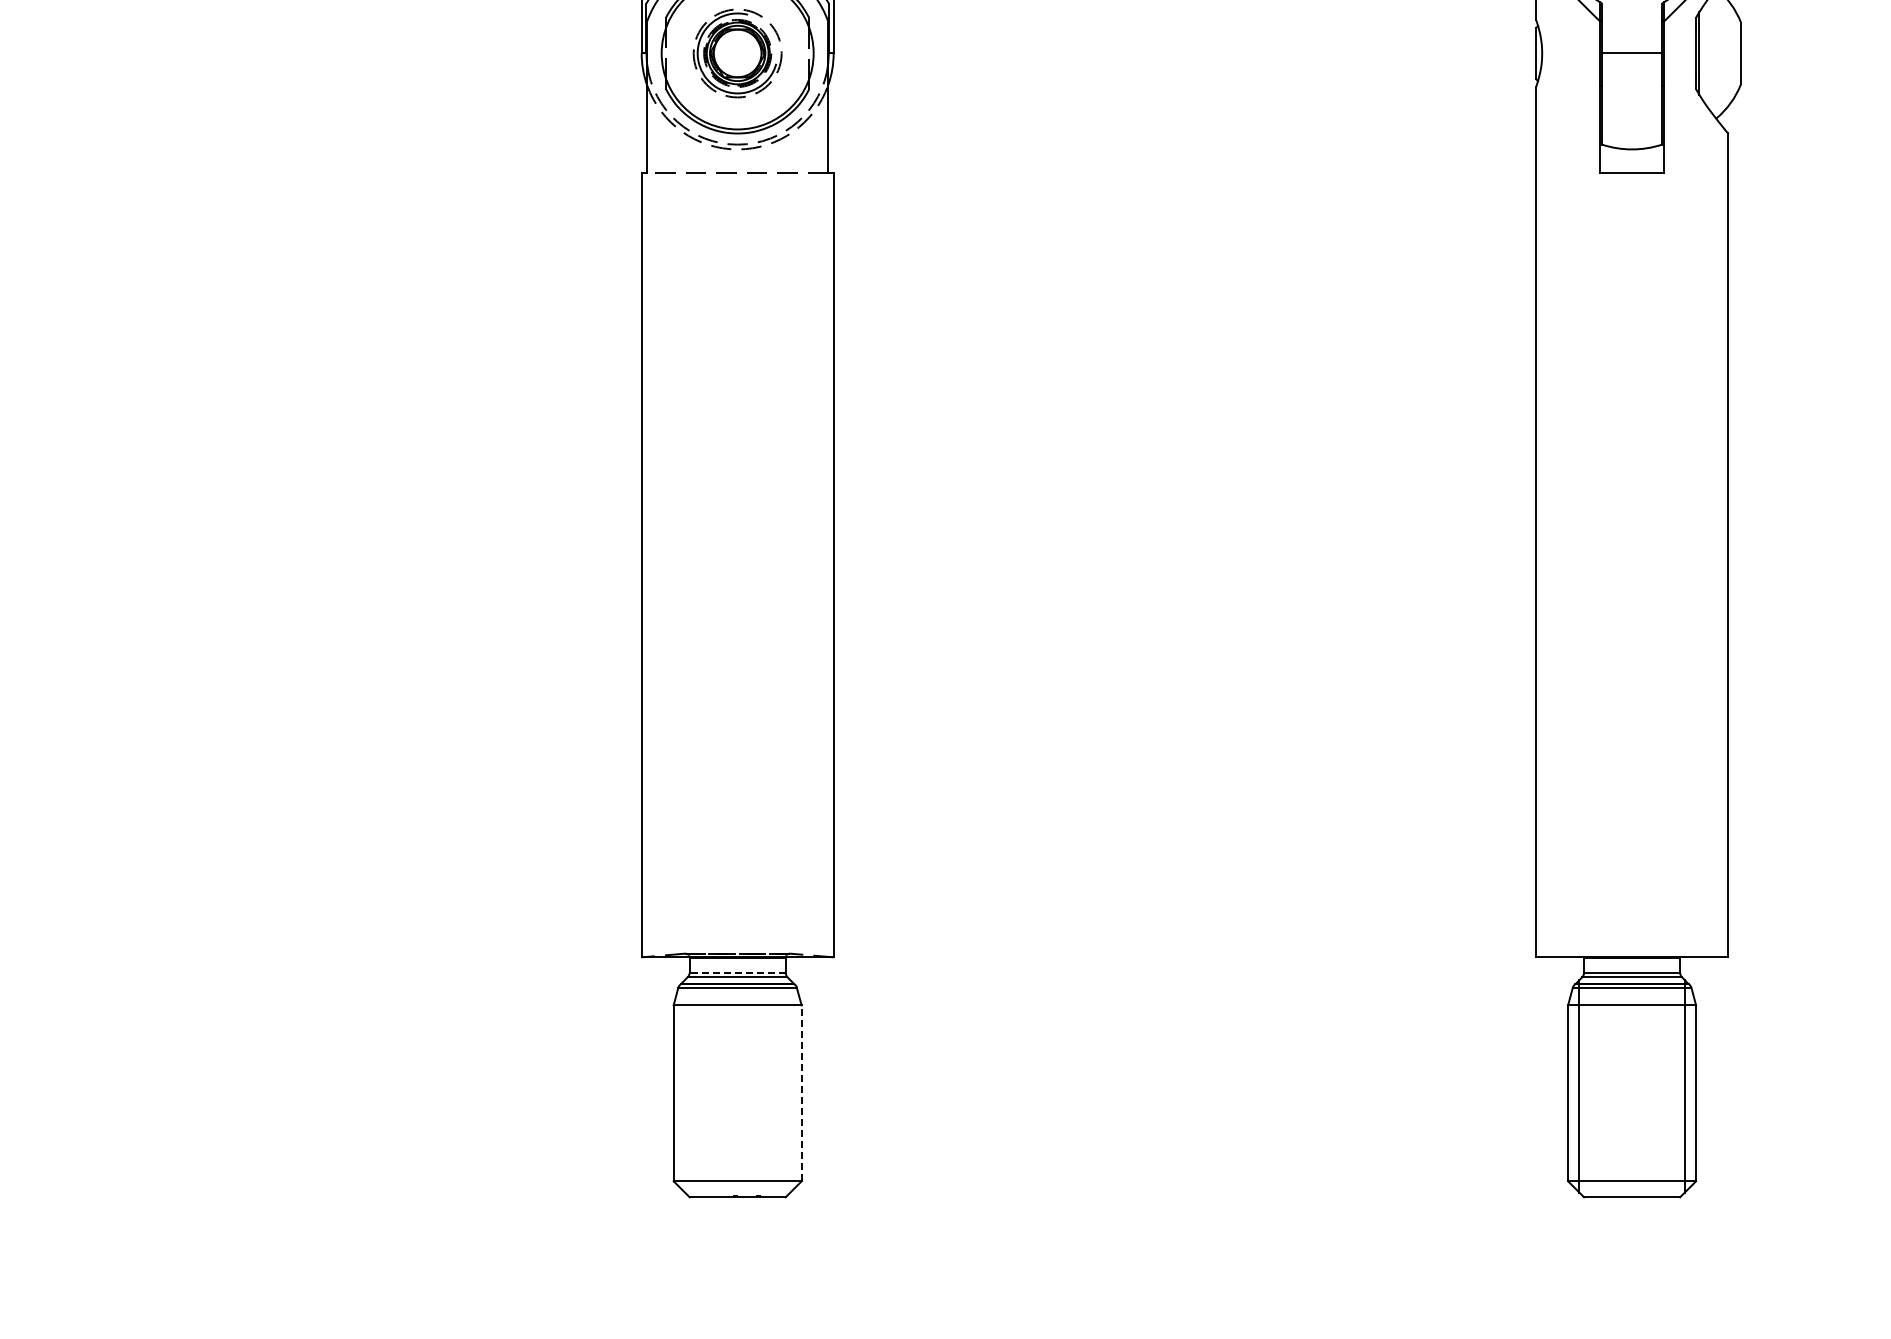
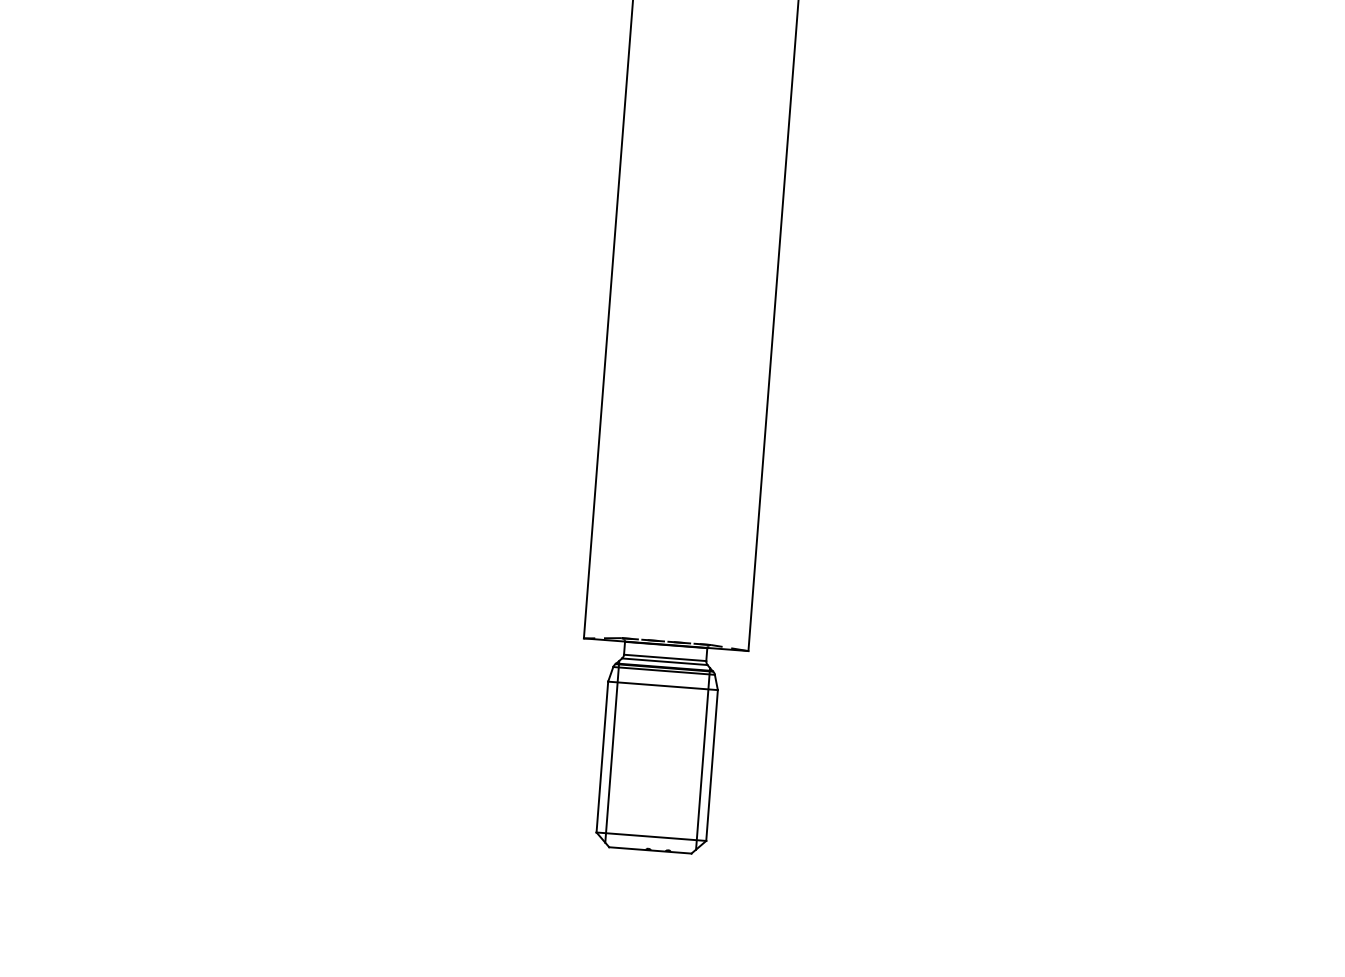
line: (737, 972) -> (665, 657), dashed -> solid
line: (684, 1086) -> (612, 751), added
line: (790, 1086) -> (702, 758), added
line: (801, 1093) -> (711, 765), dashed -> solid

